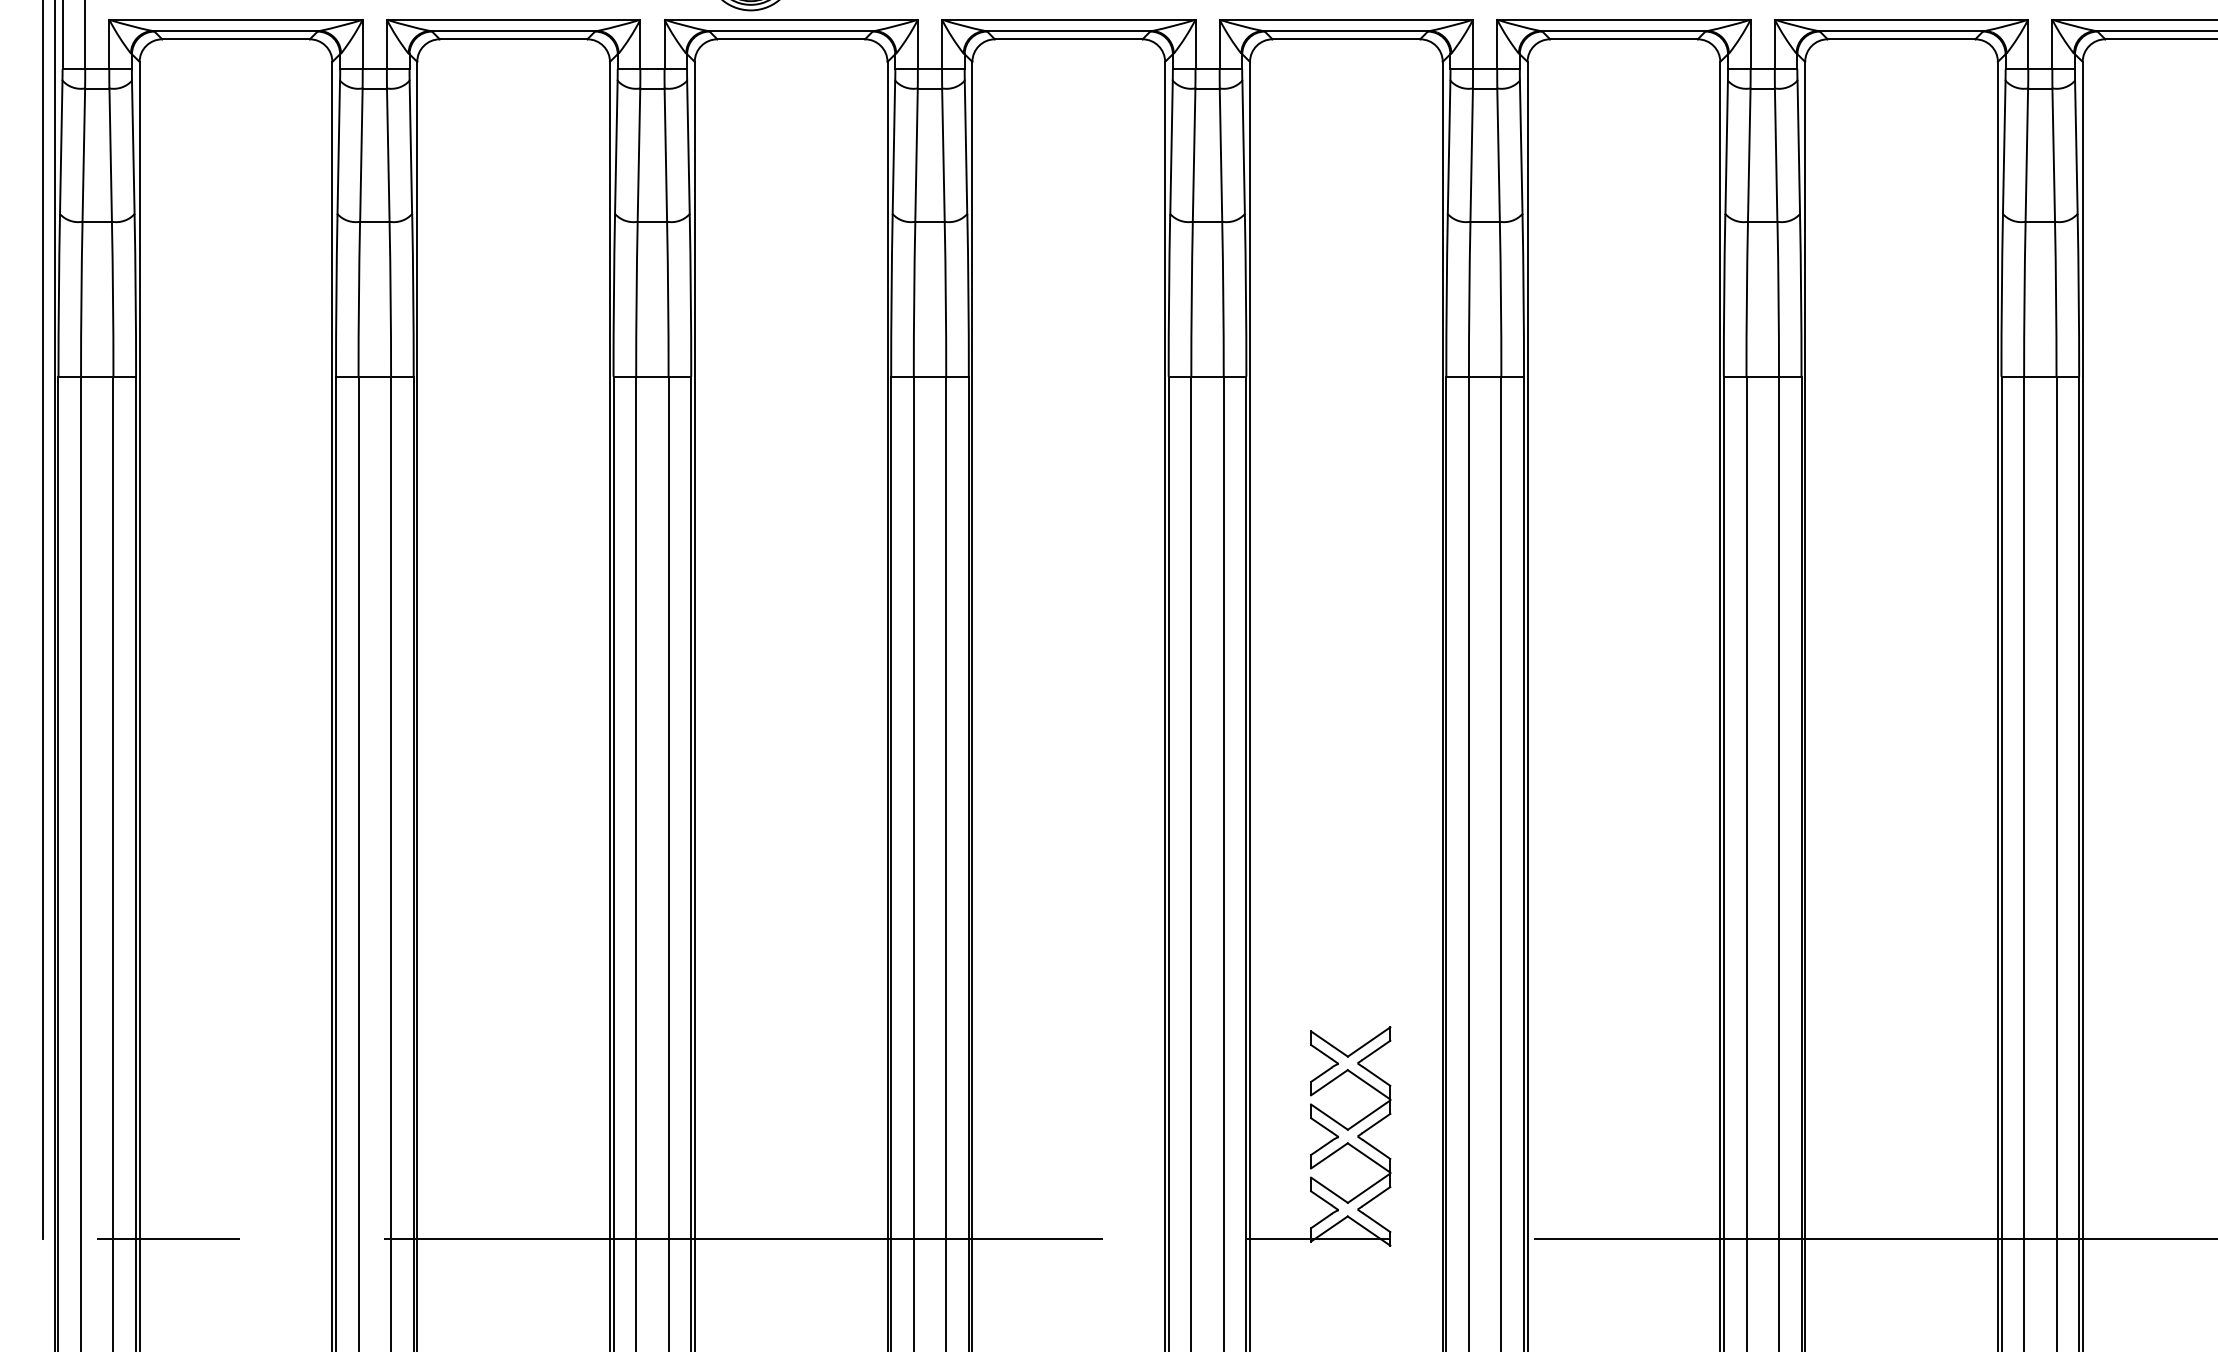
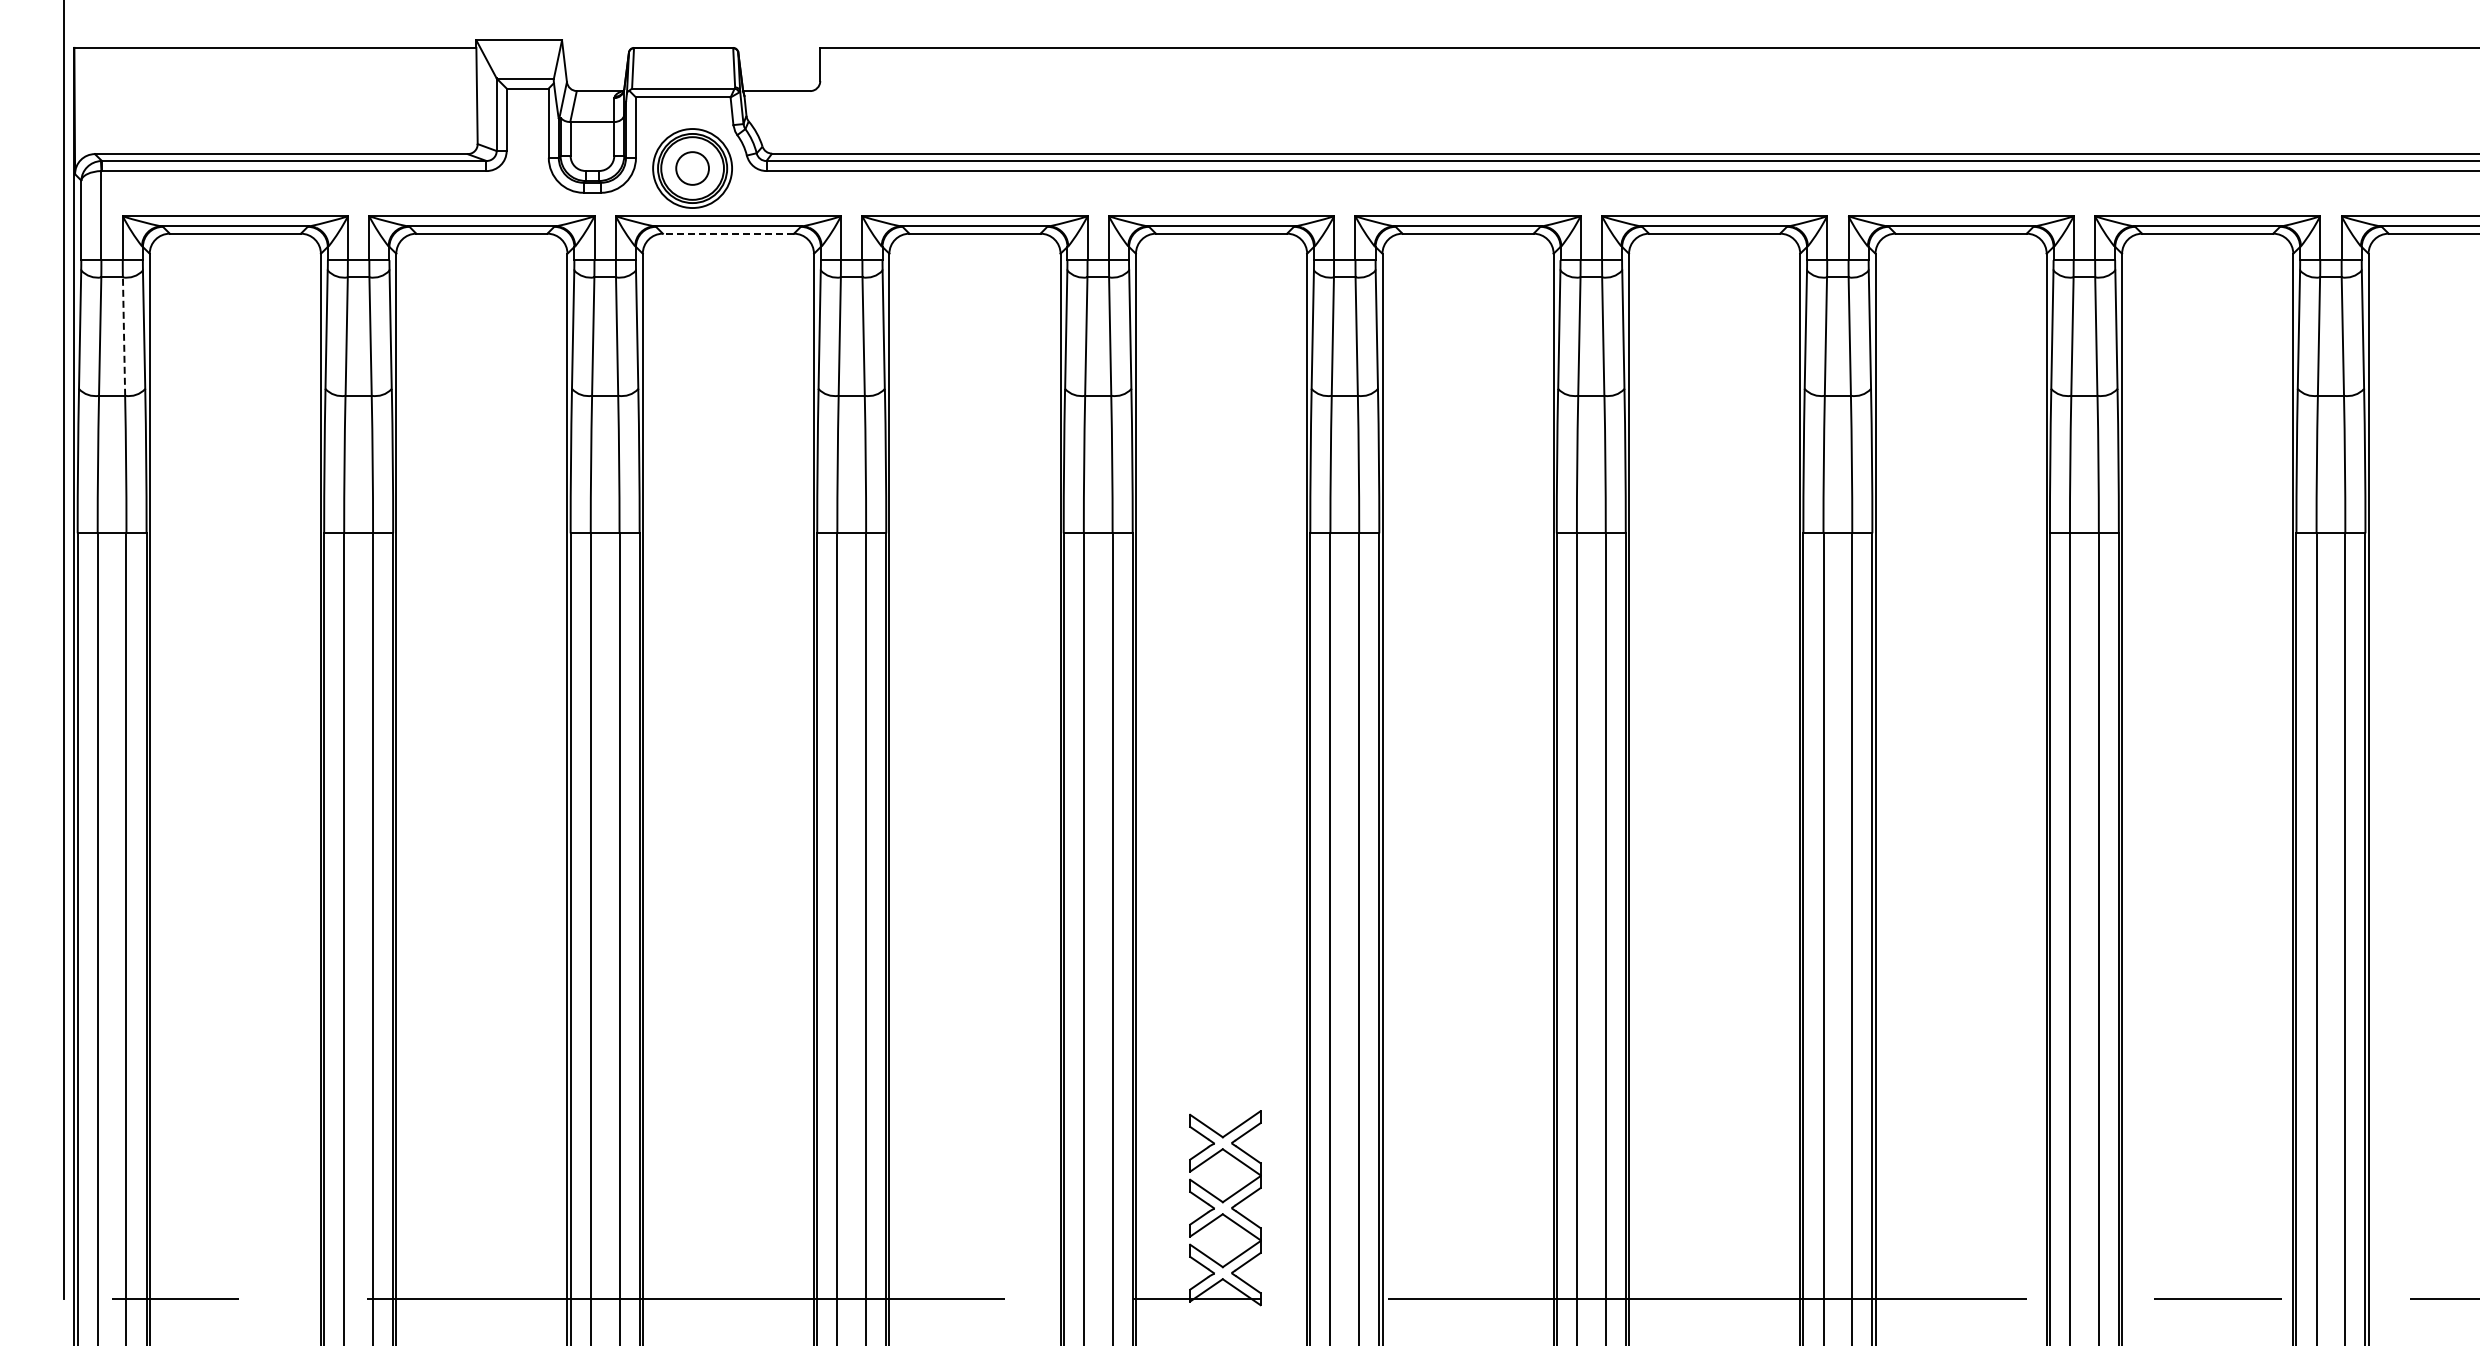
line: (790, 39) -> (727, 233), solid -> dashed
line: (111, 155) -> (124, 336), solid -> dashed

